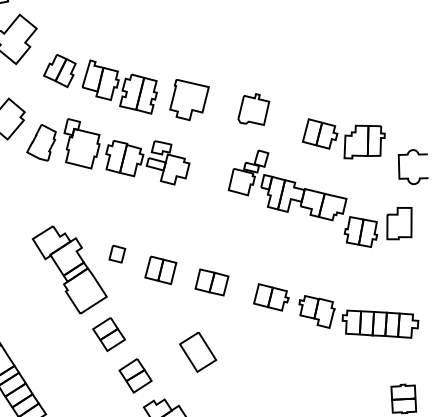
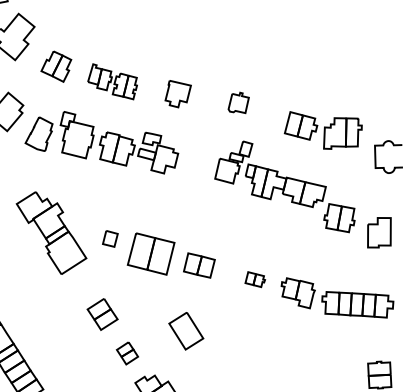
part: (119, 86) -> (112, 81), size x0.7
part: (189, 100) -> (178, 94), size x0.7
part: (253, 109) -> (238, 102), size x0.7
part: (399, 223) -> (379, 232), moved
part: (69, 269) -> (51, 232), moved
part: (160, 270) -> (150, 254), size x1.6
part: (271, 297) -> (255, 279), size x0.6
part: (135, 375) -> (127, 353), size x0.7

